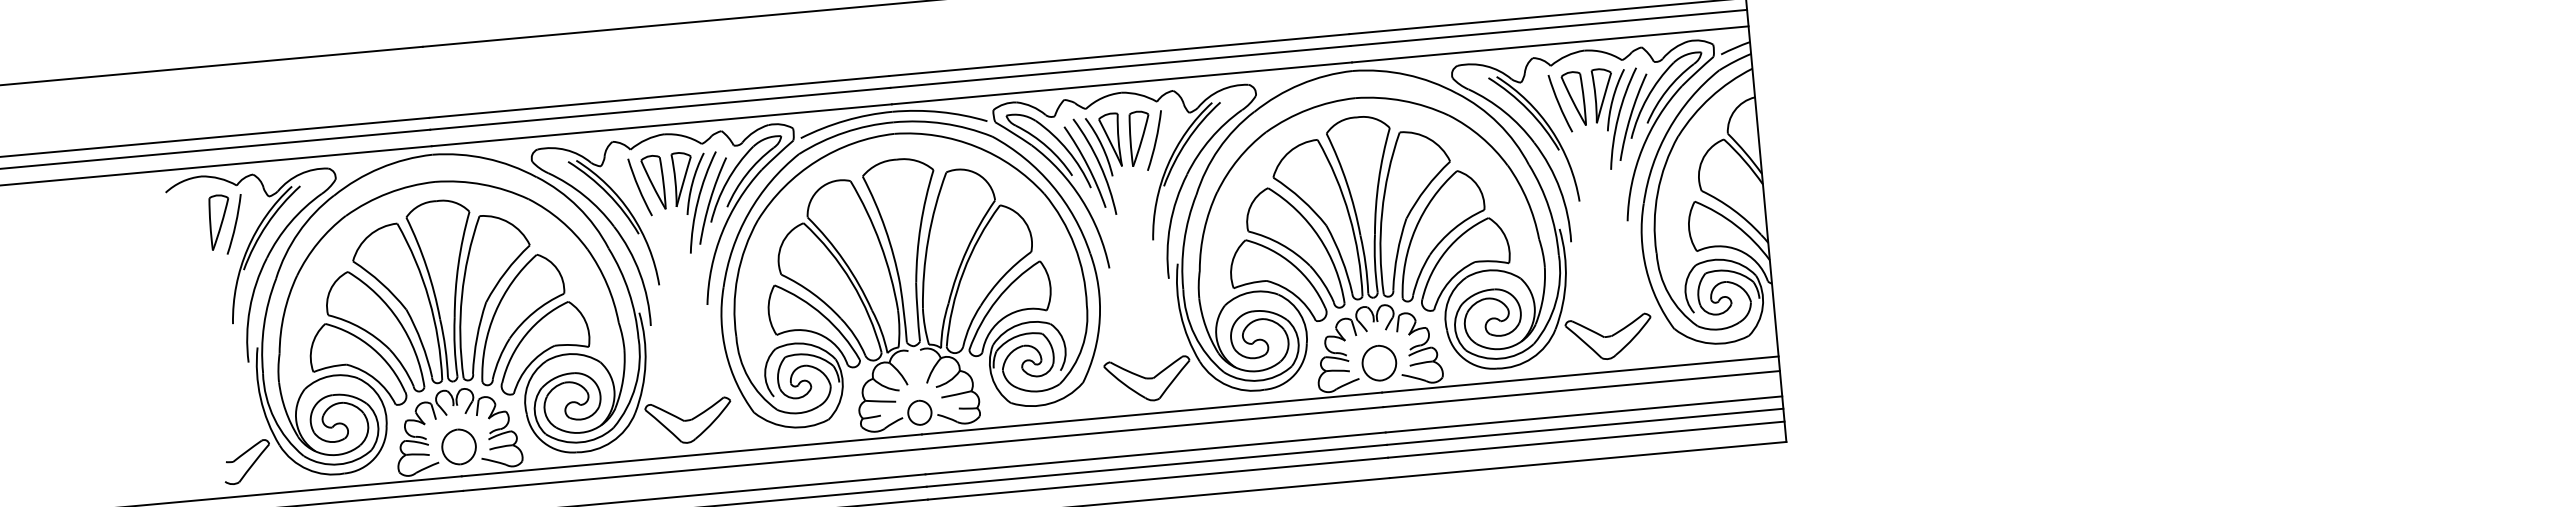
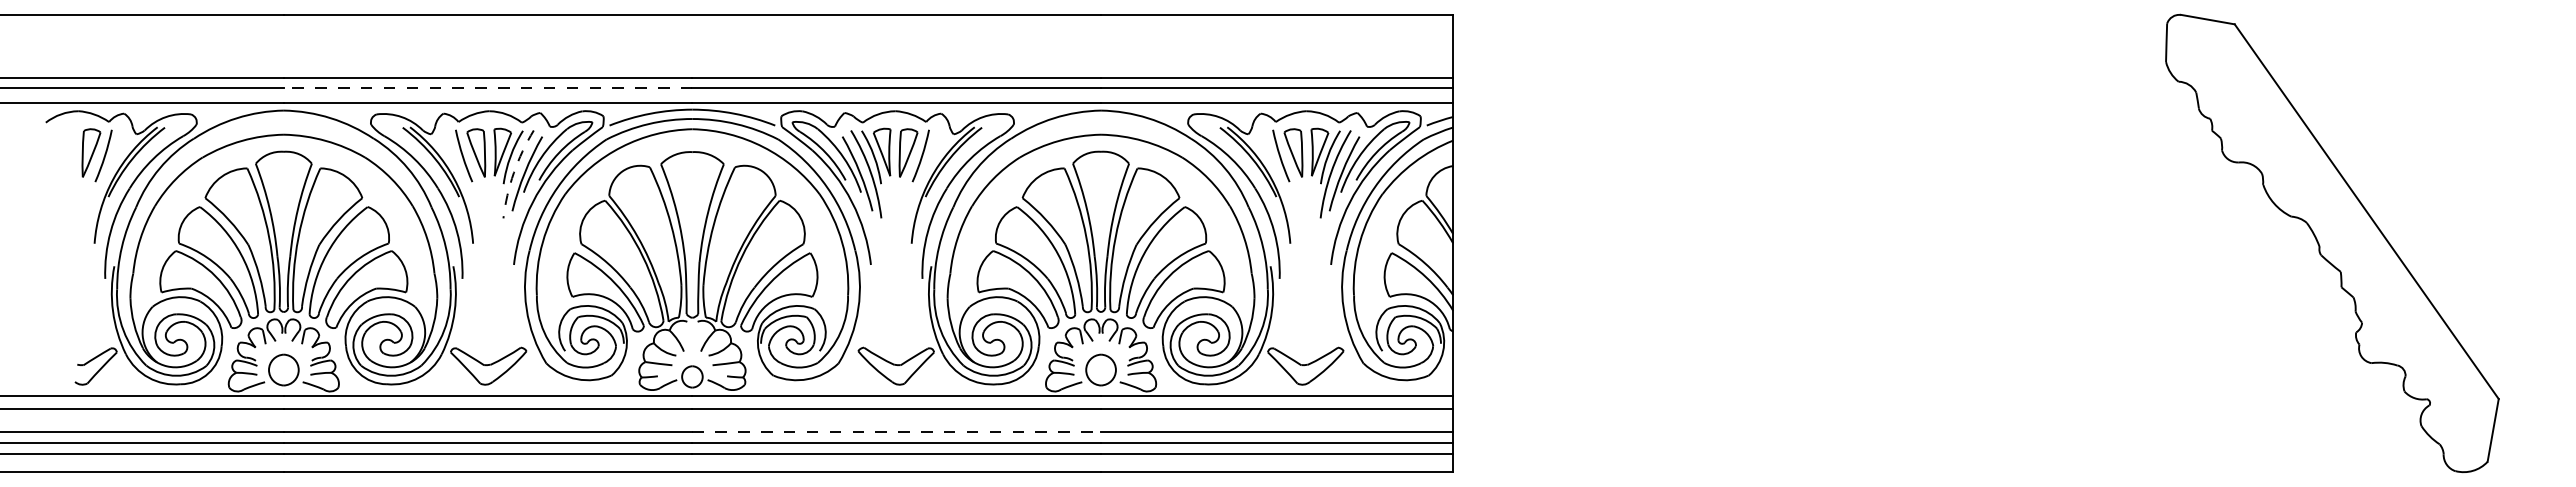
line: (659, 108) -> (487, 88), solid -> dashed
arc: (697, 200) -> (513, 172), solid -> dashed
line: (1156, 453) -> (897, 431), solid -> dashed

